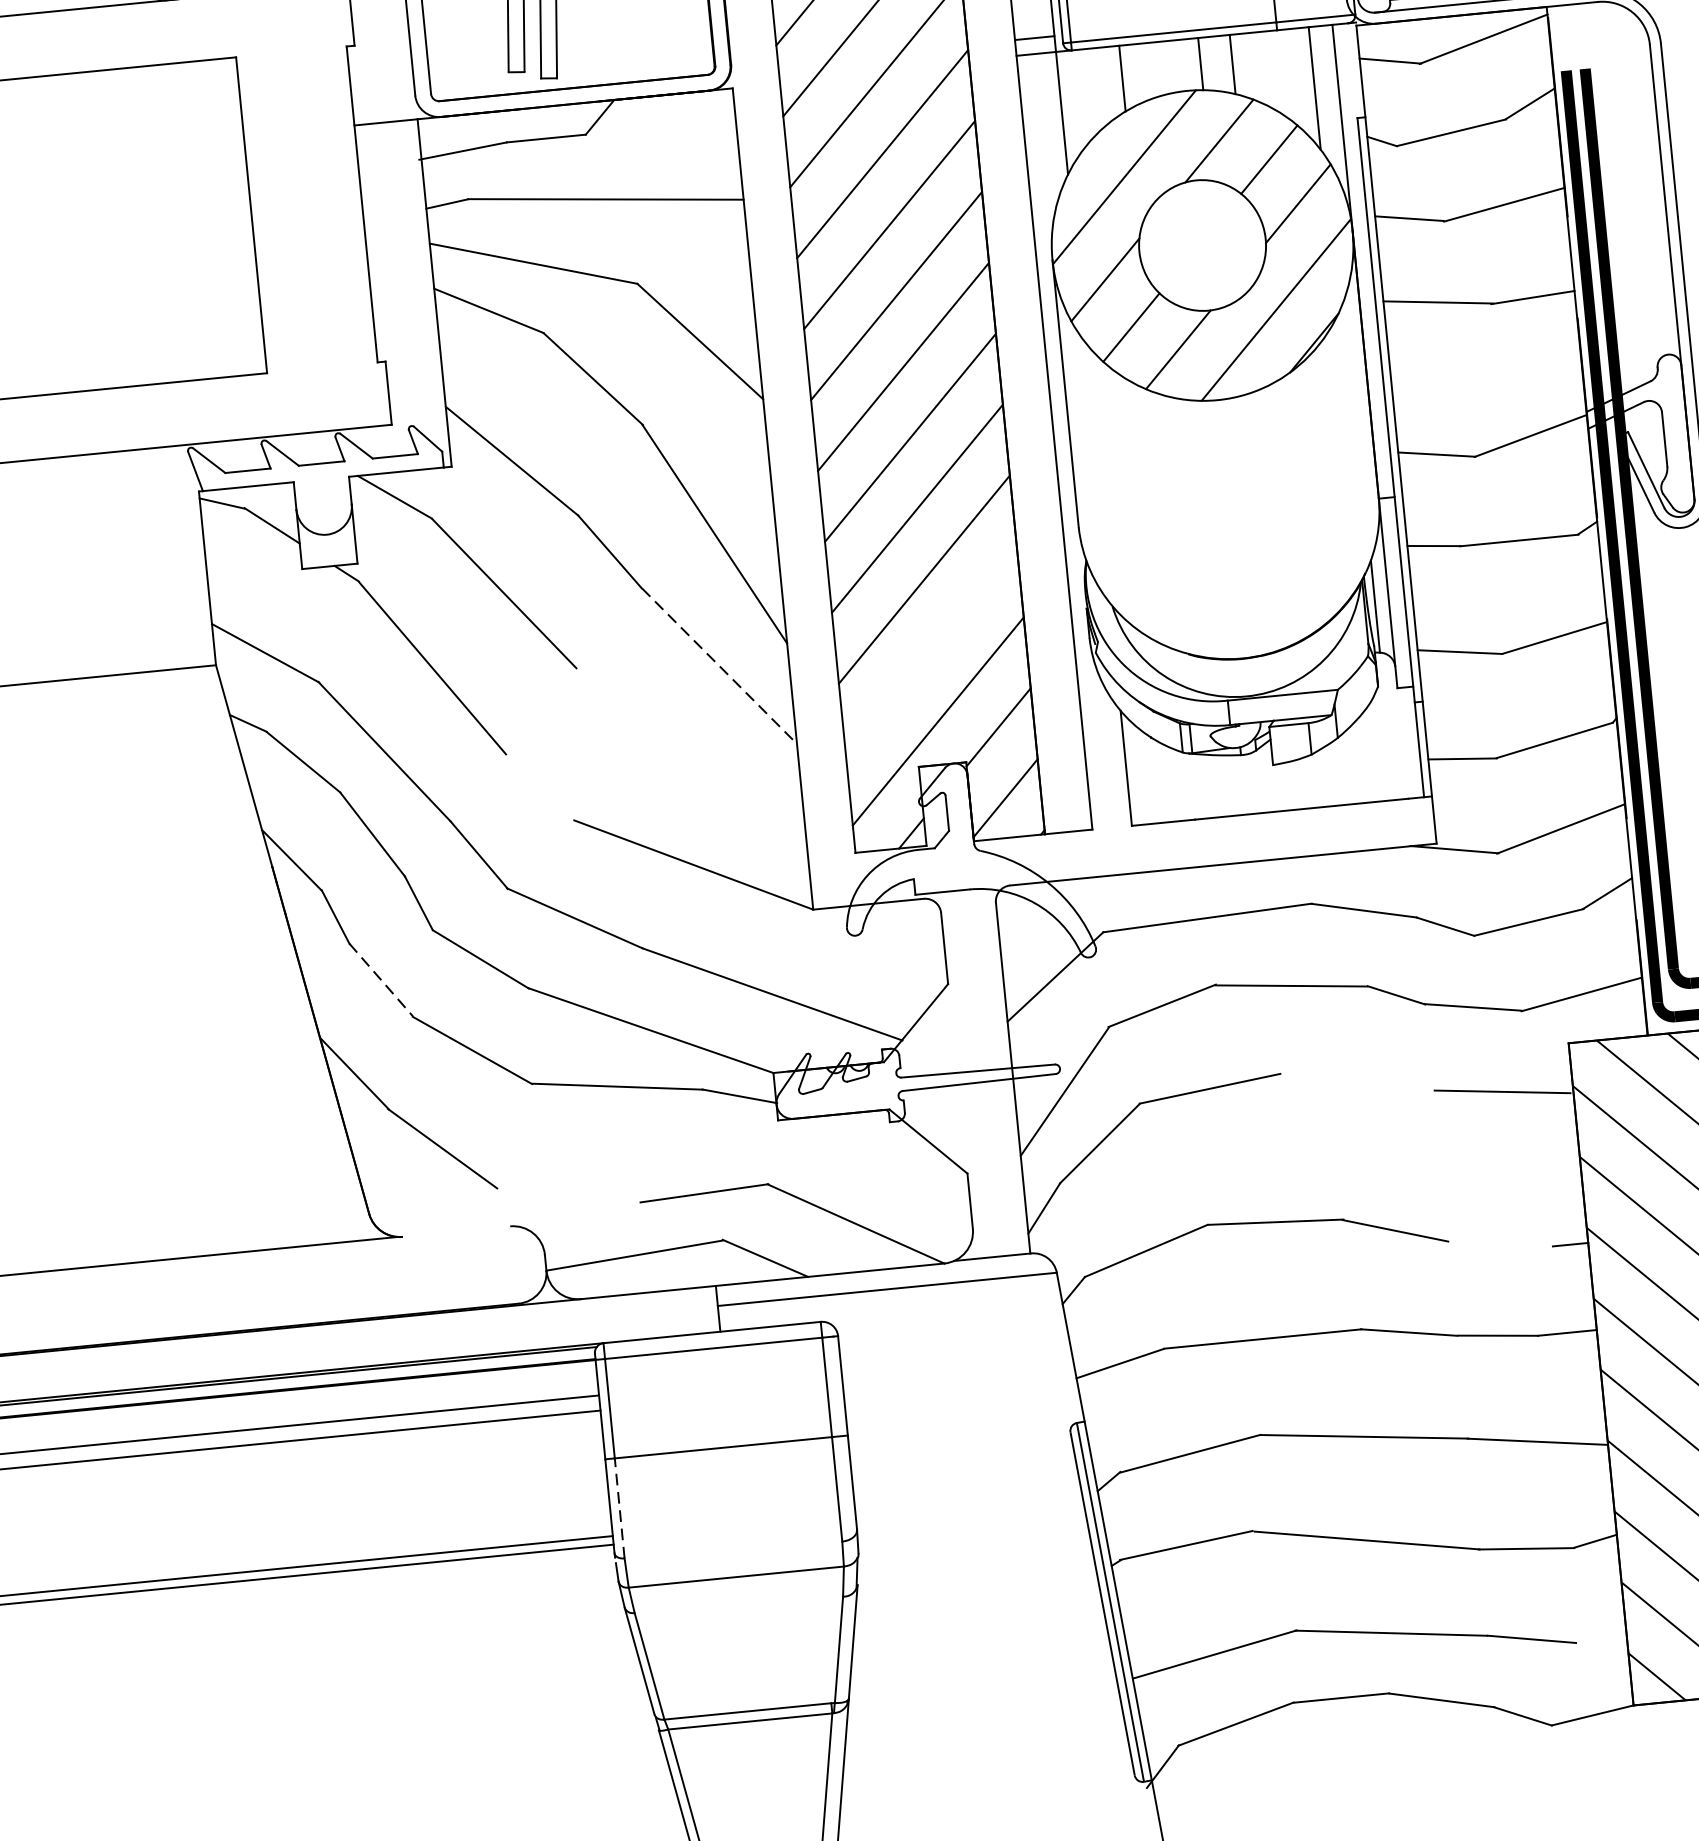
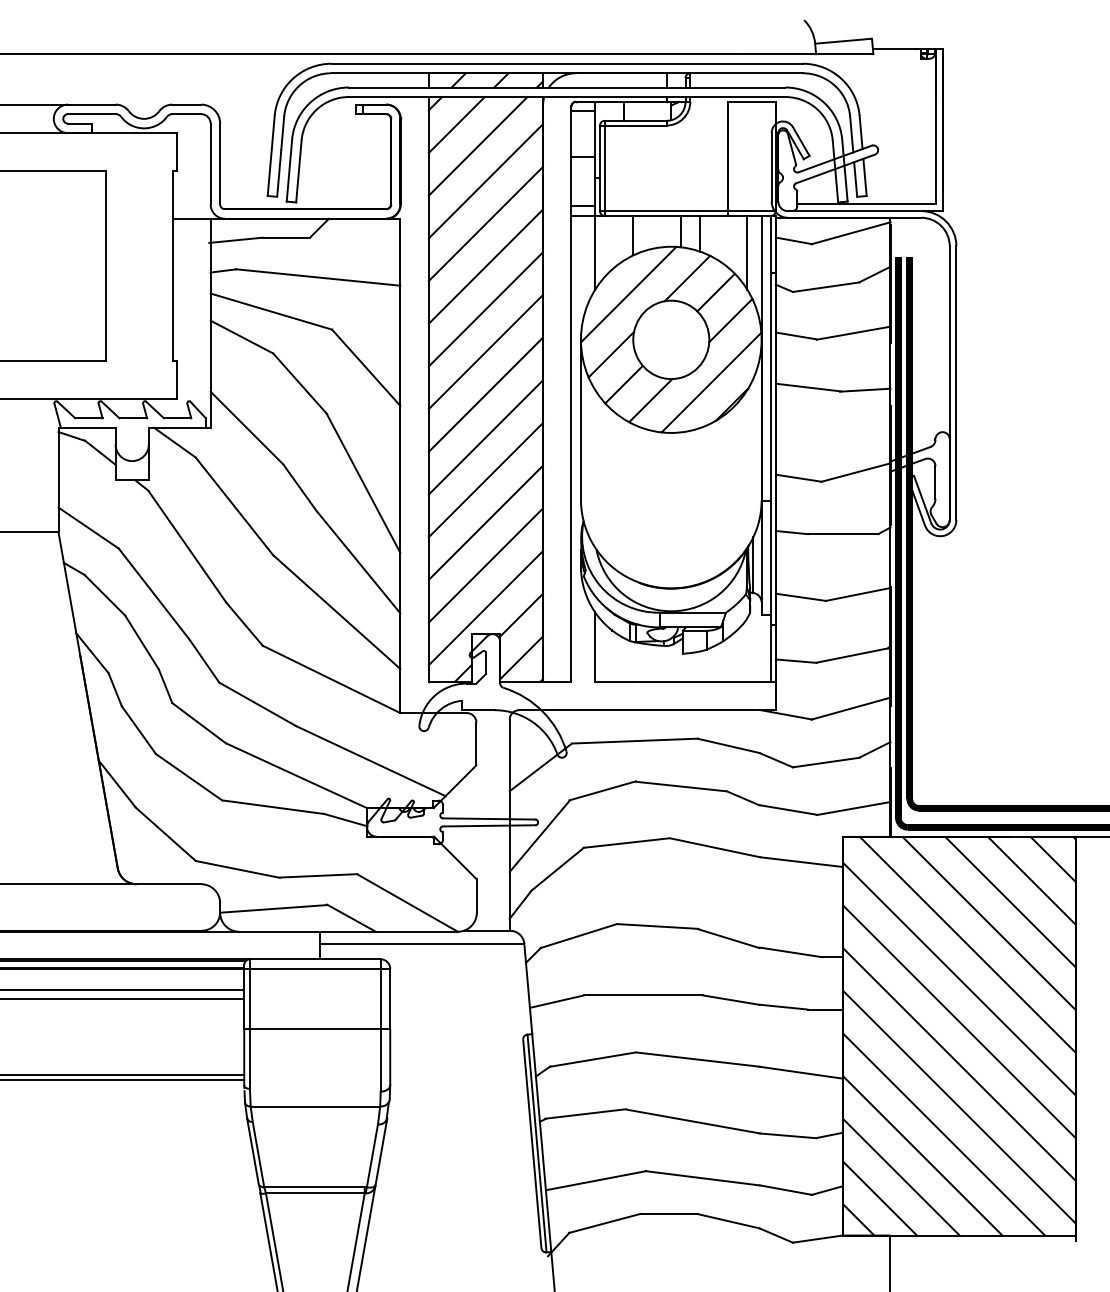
line: (1353, 69) -> (771, 243), added
line: (930, 650) -> (485, 565), added
line: (719, 666) -> (358, 562), dashed -> solid
line: (690, 751) -> (336, 611), added
line: (539, 787) -> (244, 624), added
line: (380, 979) -> (138, 729), dashed -> solid
line: (1357, 1081) -> (714, 847), added
line: (568, 1196) -> (237, 869), added
line: (456, 1232) -> (168, 884), added
line: (1500, 1243) -> (790, 952), added
line: (618, 1508) -> (249, 1058), dashed -> solid
line: (1598, 1633) -> (826, 1190), added

